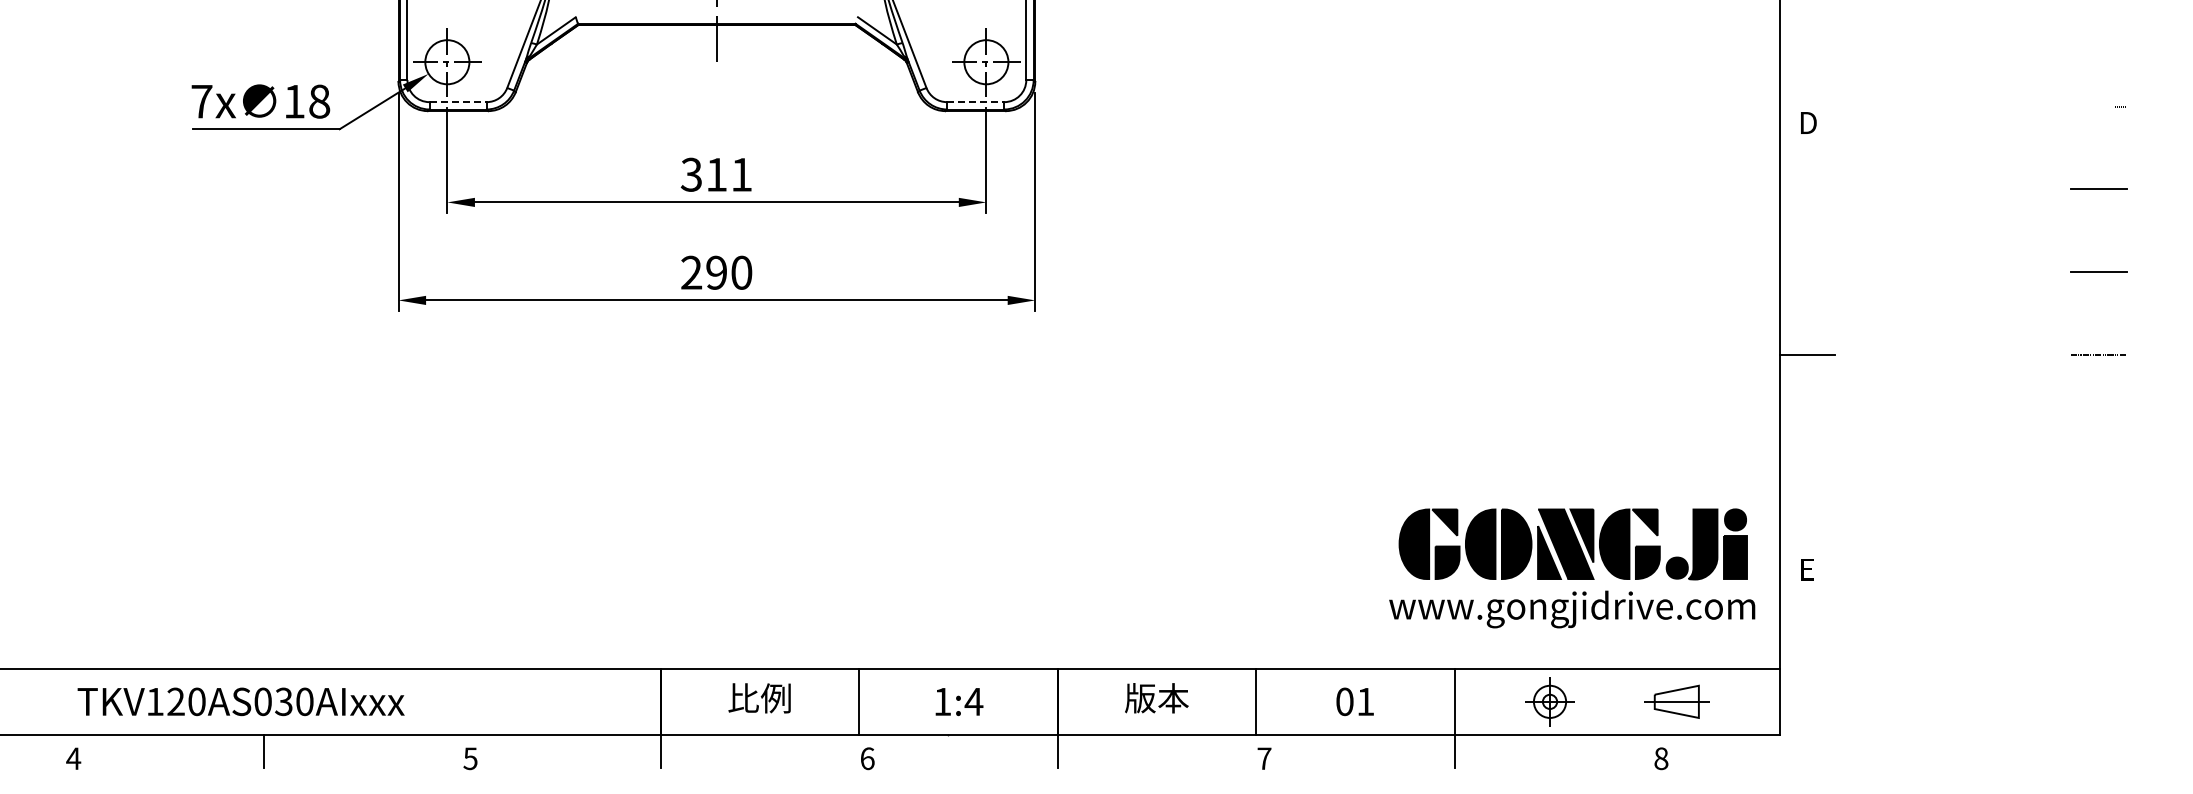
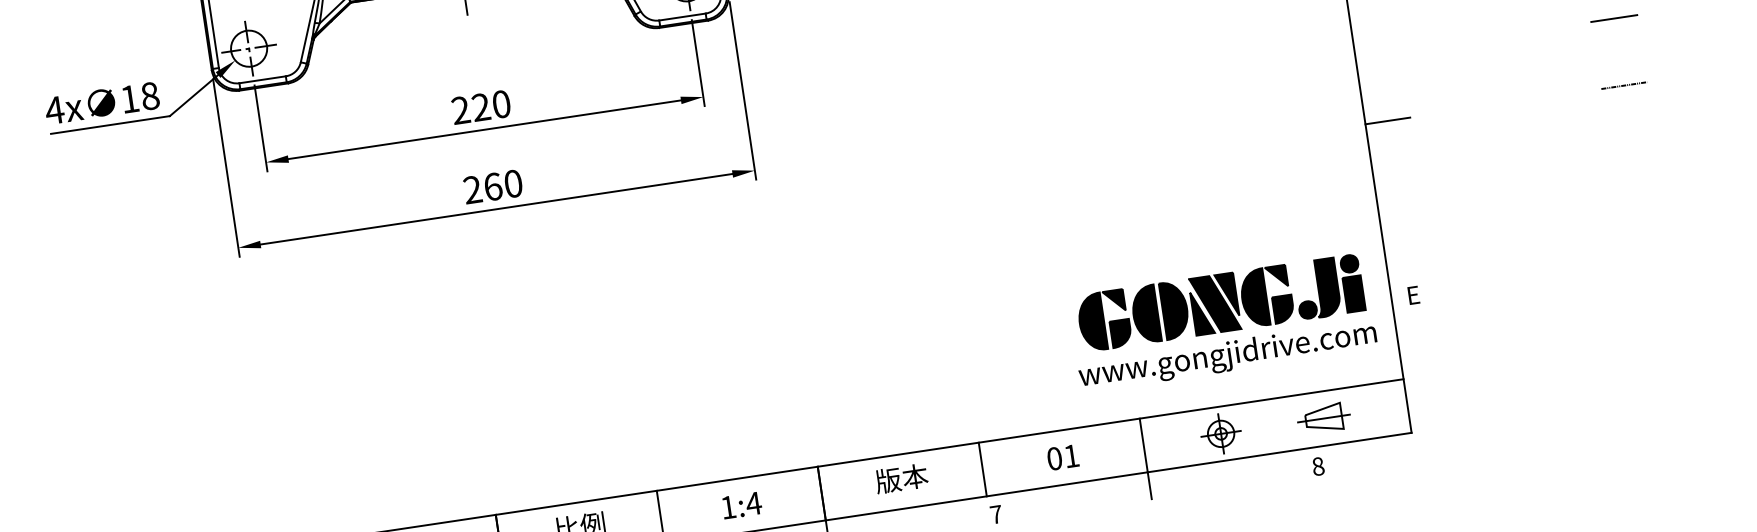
text: (201, 101) -> (54, 110), 7x -> 4x
line: (458, 102) -> (263, 80), dashed -> solid
line: (975, 102) -> (682, 17), dashed -> solid
text: (716, 174) -> (481, 107), 311 -> 220
text: (716, 272) -> (492, 186), 290 -> 260

